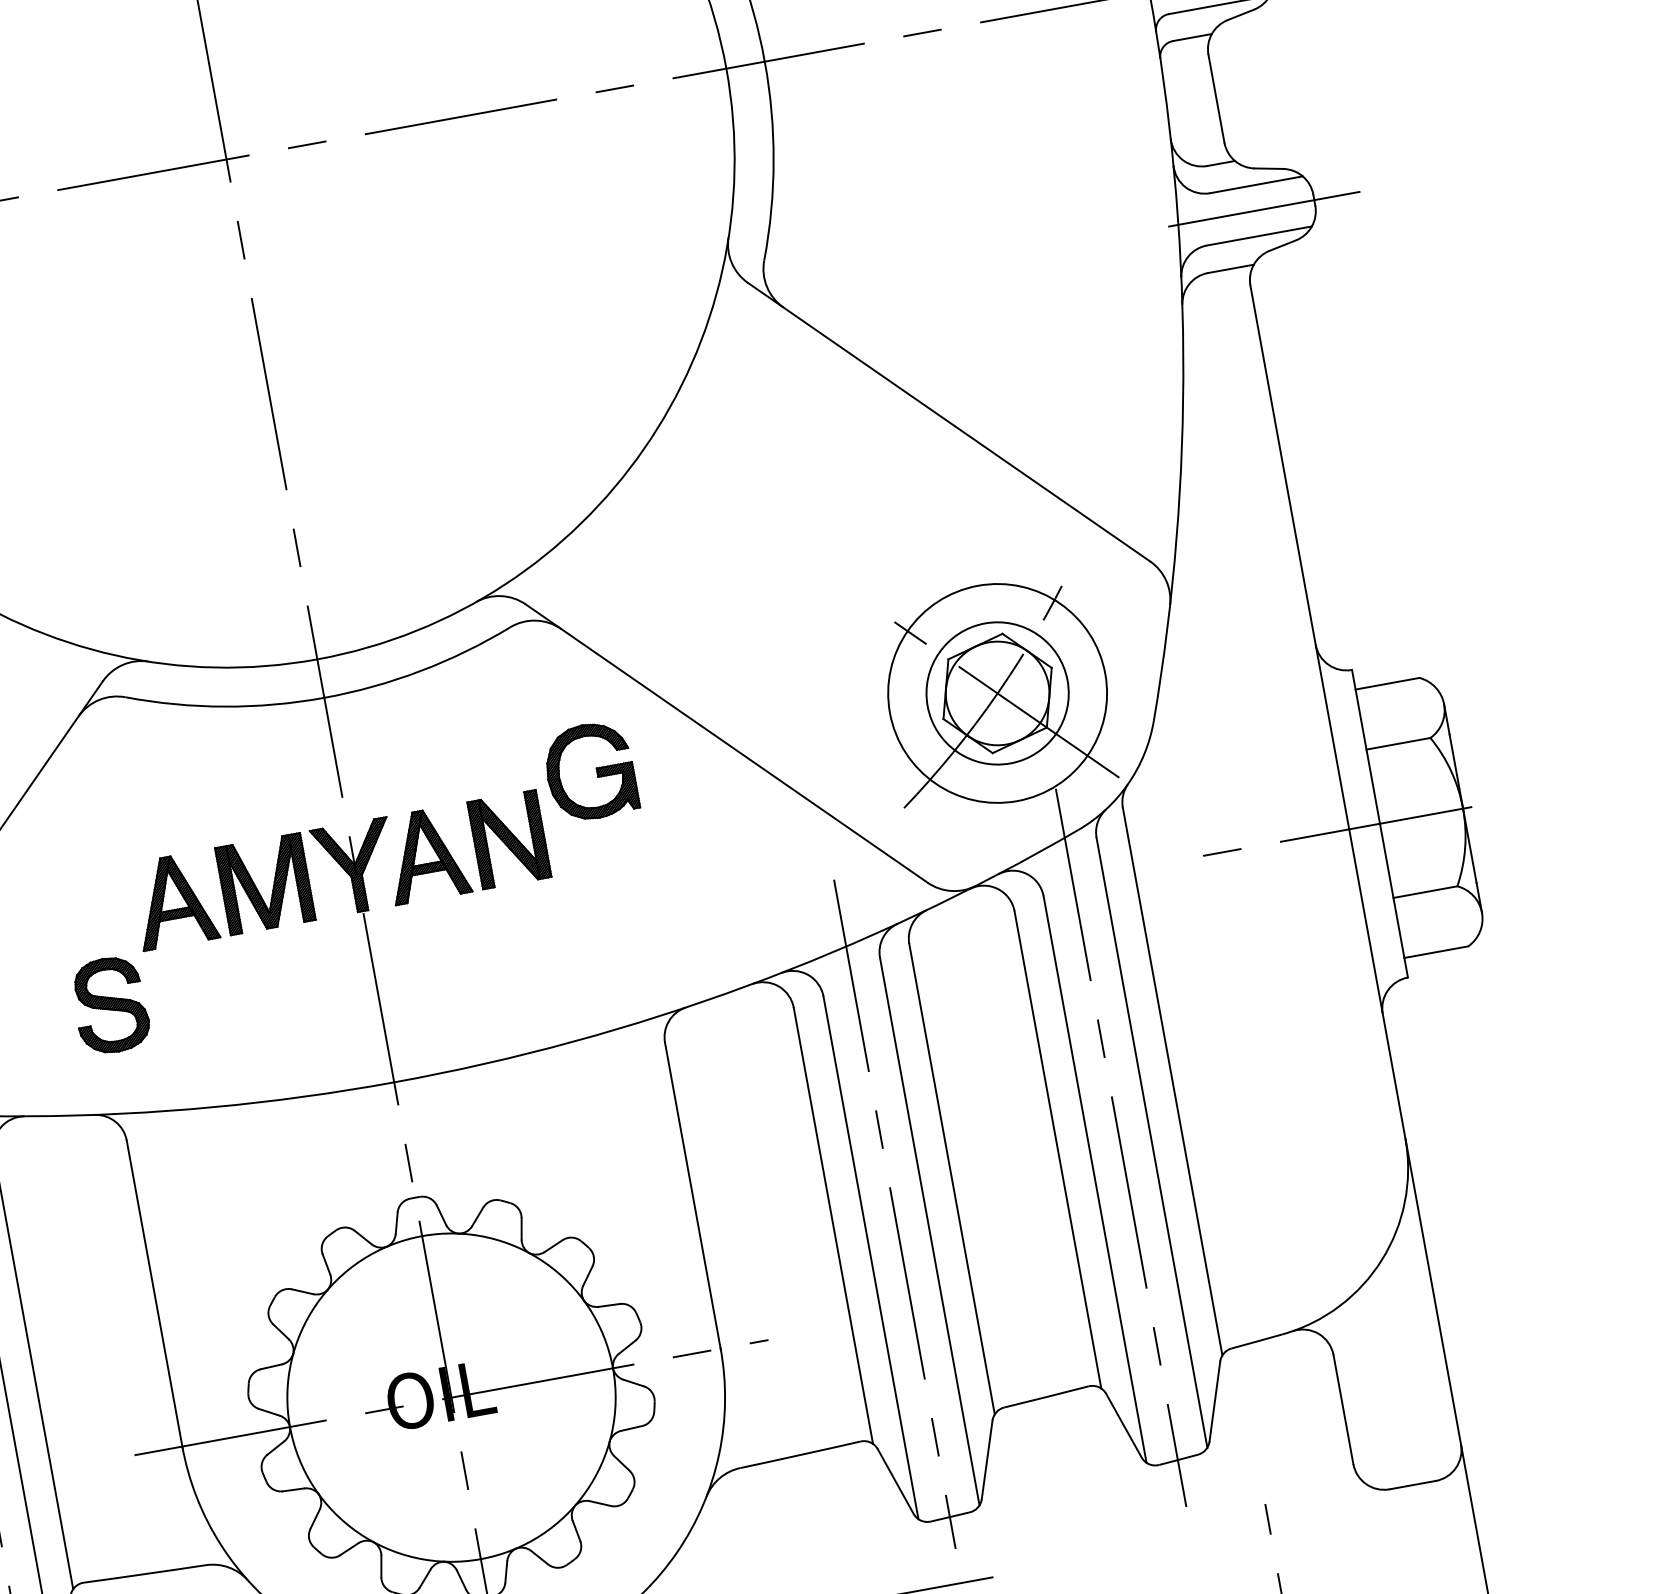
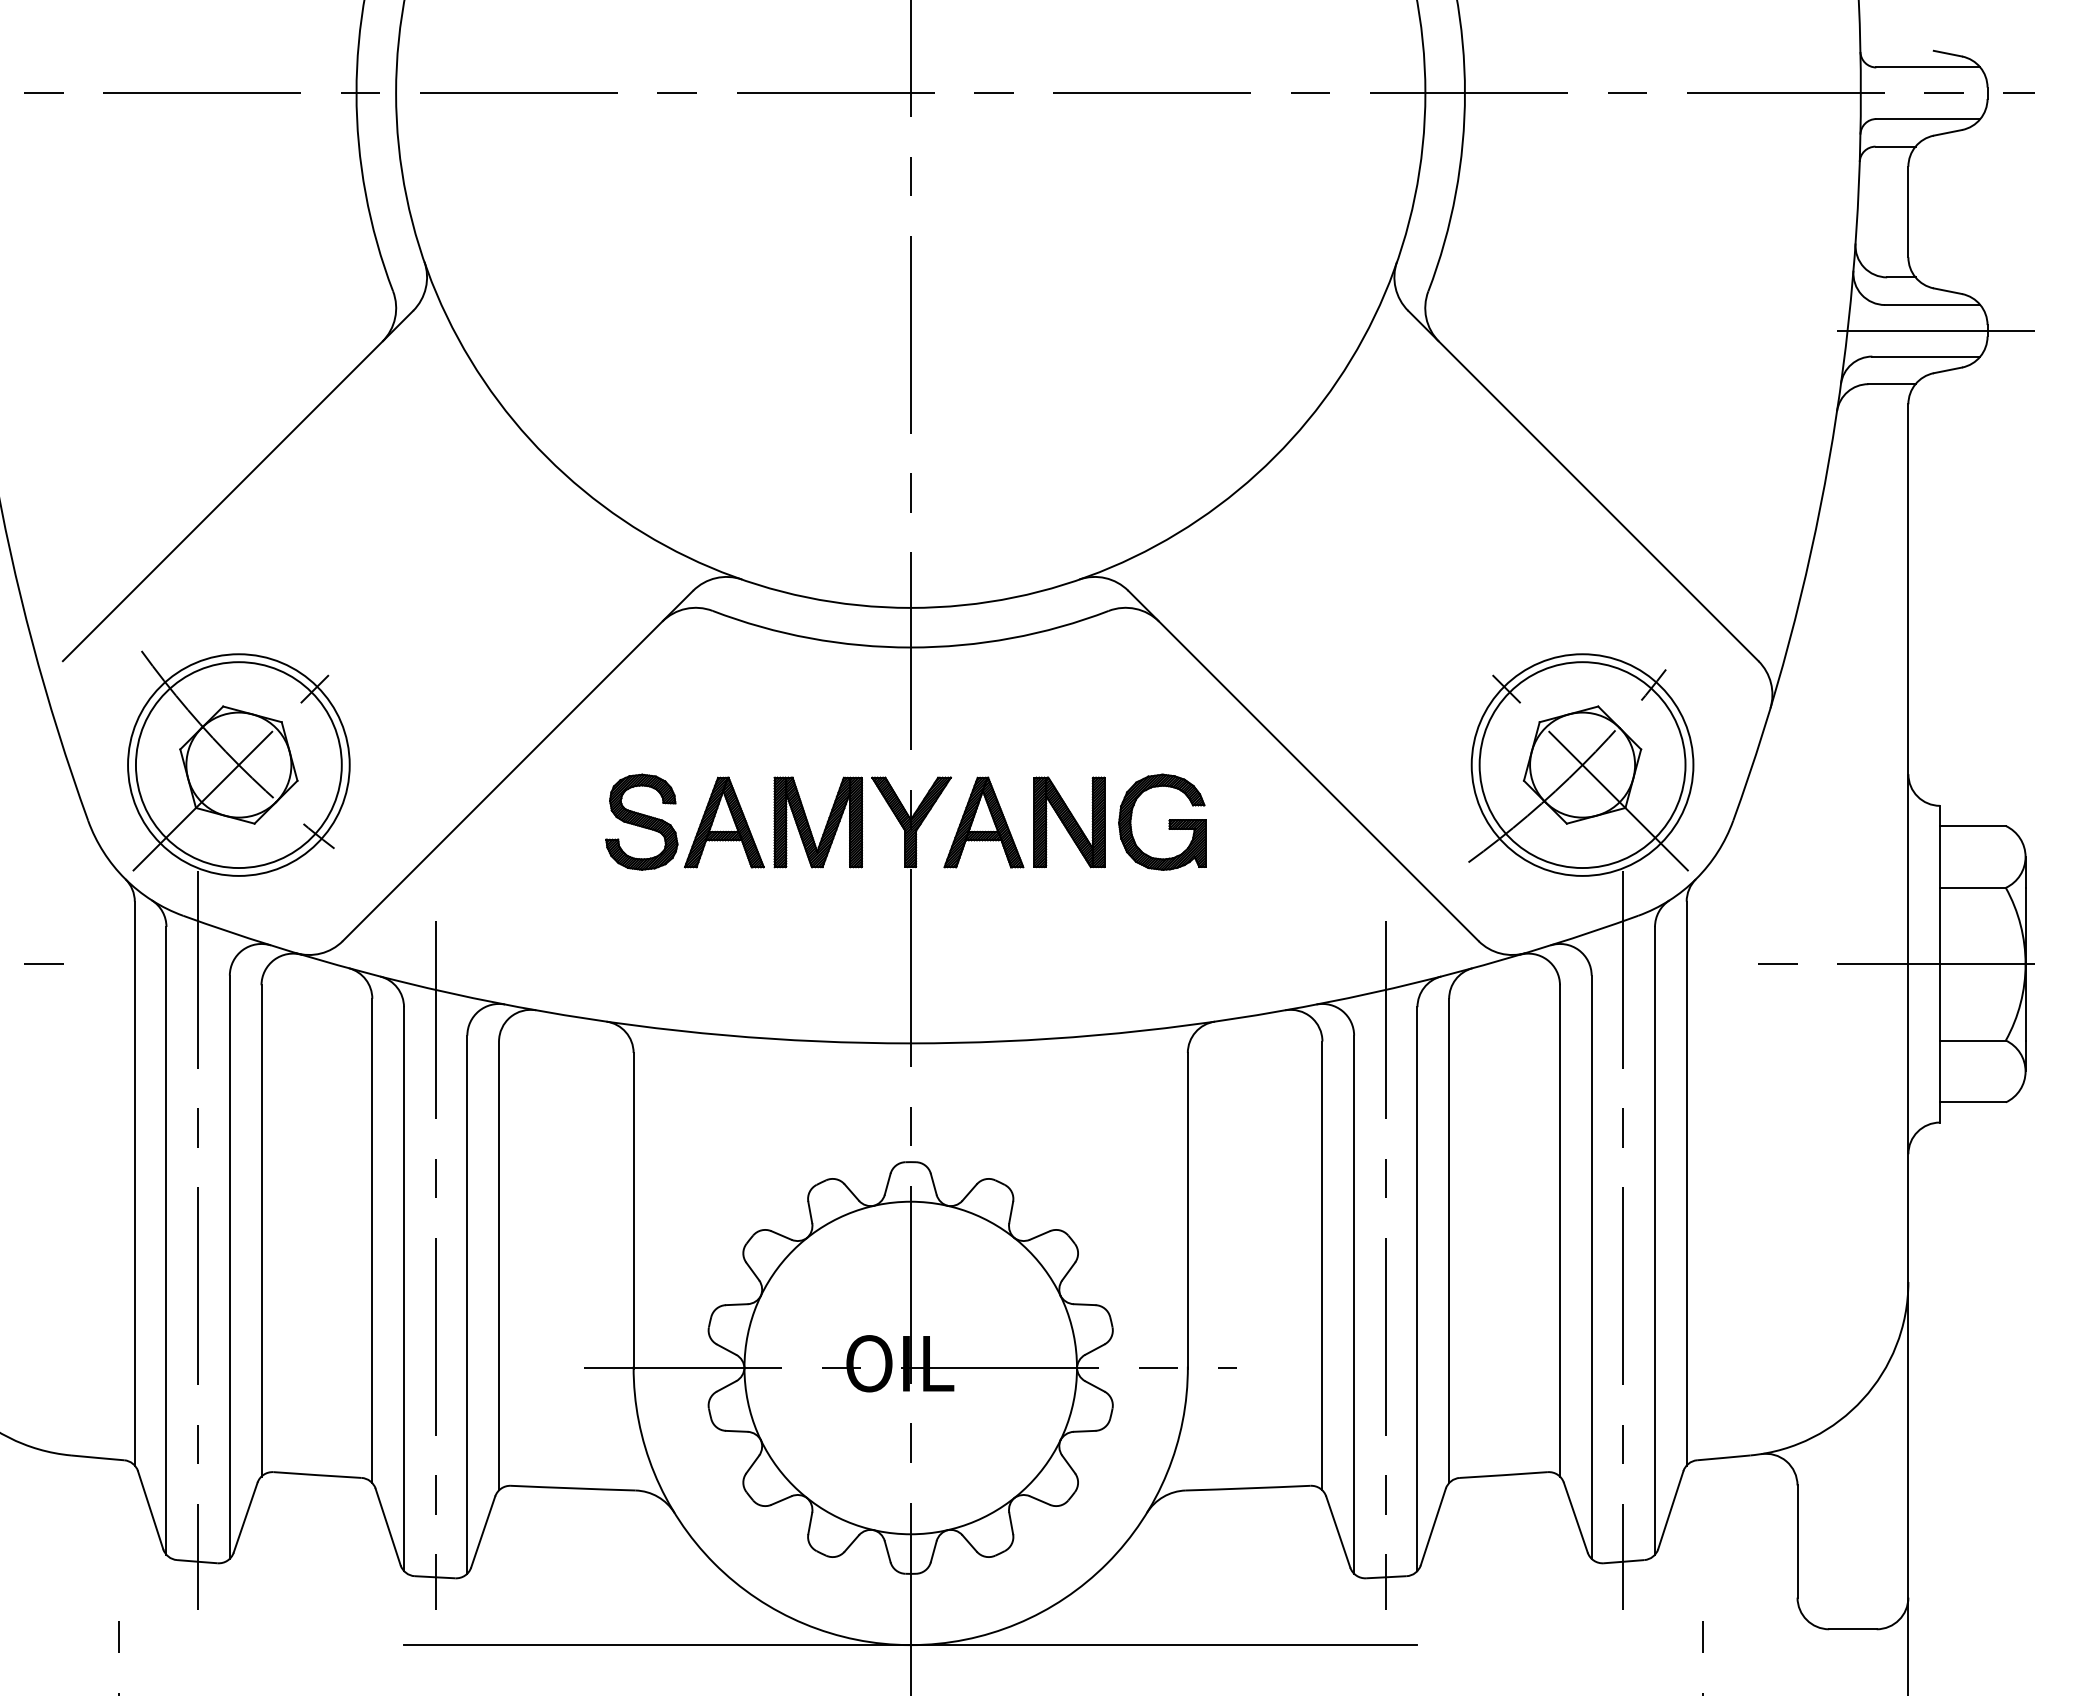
circle: (997, 693) -> (1582, 765), size x1.43
part: (590, 770) -> (1162, 821), moved
part: (109, 1004) -> (641, 821), moved

